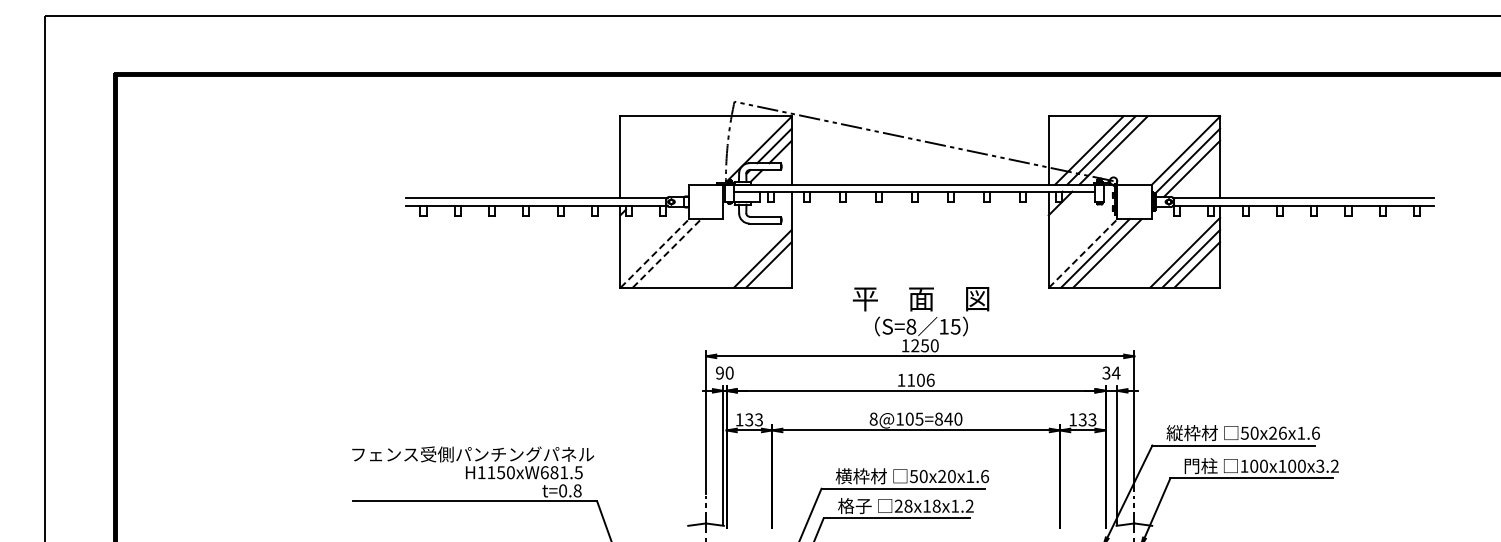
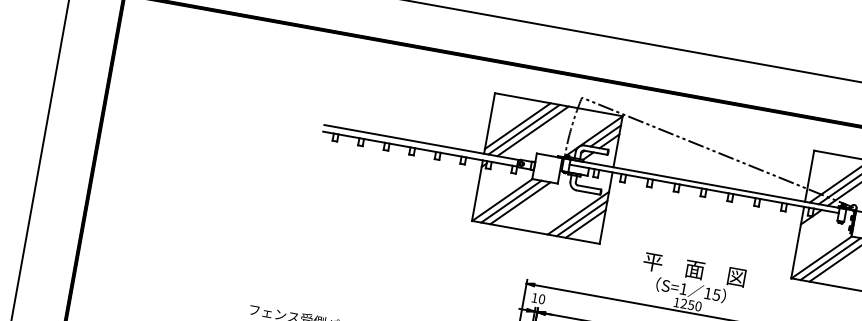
line: (657, 153) -> (517, 125), added
line: (666, 156) -> (523, 129), added
line: (678, 156) -> (532, 131), added
line: (756, 252) -> (578, 213), added
line: (655, 253) -> (502, 200), dashed -> solid
line: (667, 253) -> (511, 201), dashed -> solid
line: (678, 253) -> (519, 203), added
line: (1083, 253) -> (821, 257), dashed -> solid
text: (911, 326) -> (683, 288), S=8 -> S=1
text: (719, 372) -> (534, 297), 90 -> 10

